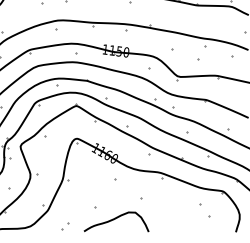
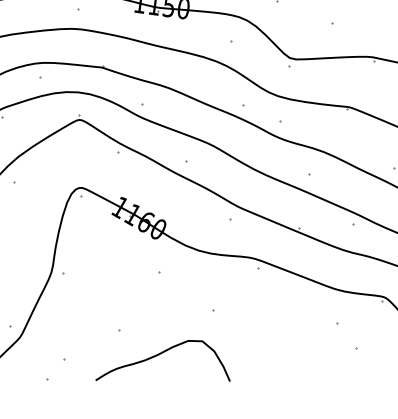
part: (65, 226) -> (57, 370), size x1.6

